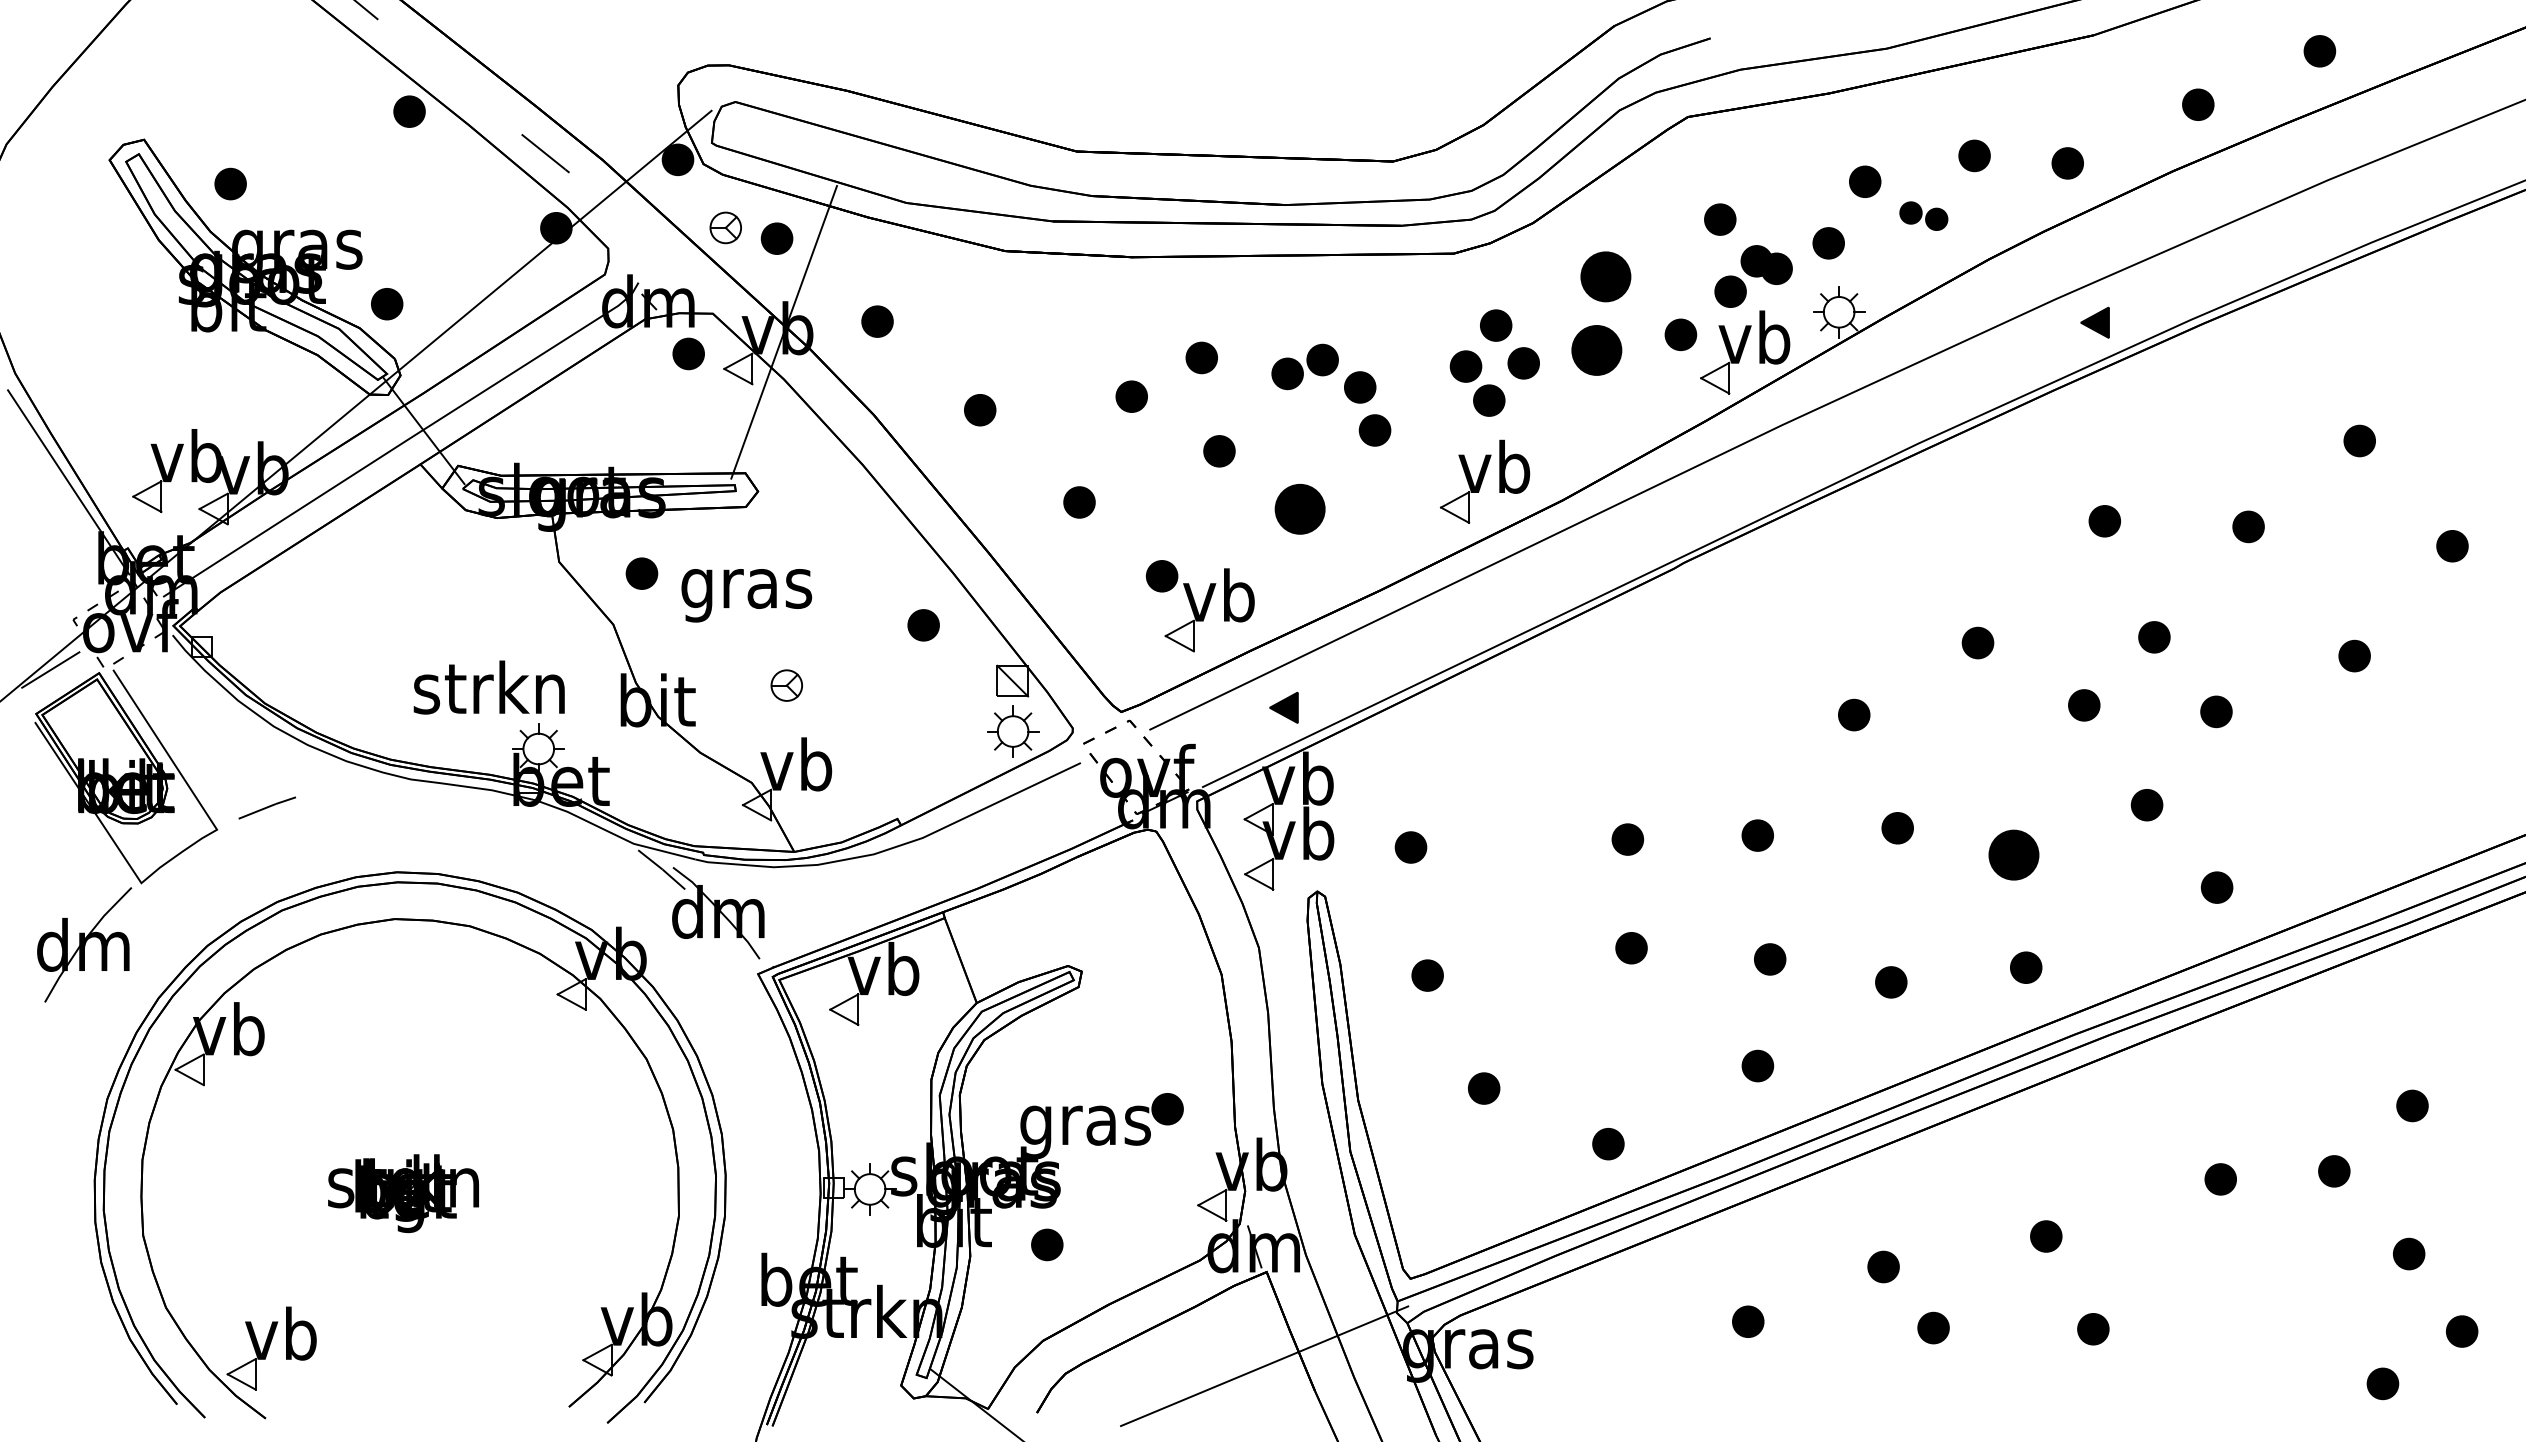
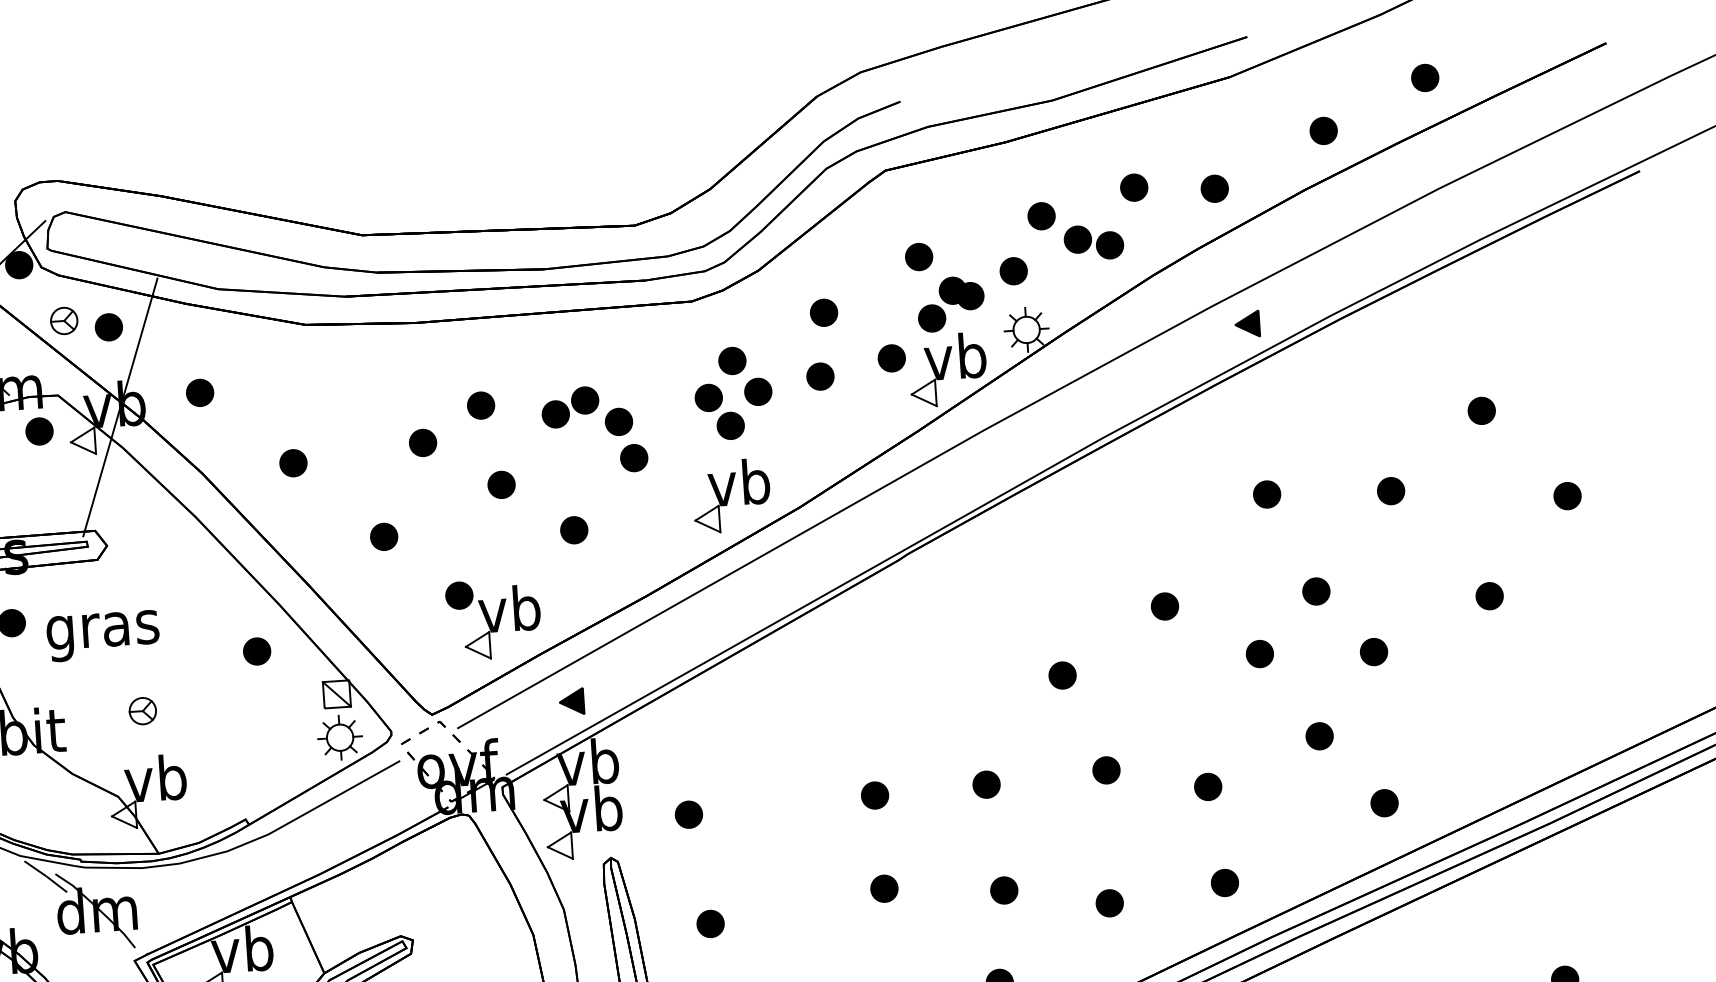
part: (1923, 215) -> (1093, 241), size x1.43
part: (1605, 276) -> (823, 312), size x0.62
part: (1596, 350) -> (820, 376), size x0.62
part: (1299, 509) -> (573, 530), size x0.62
part: (2014, 855) -> (1208, 787), size x0.62

